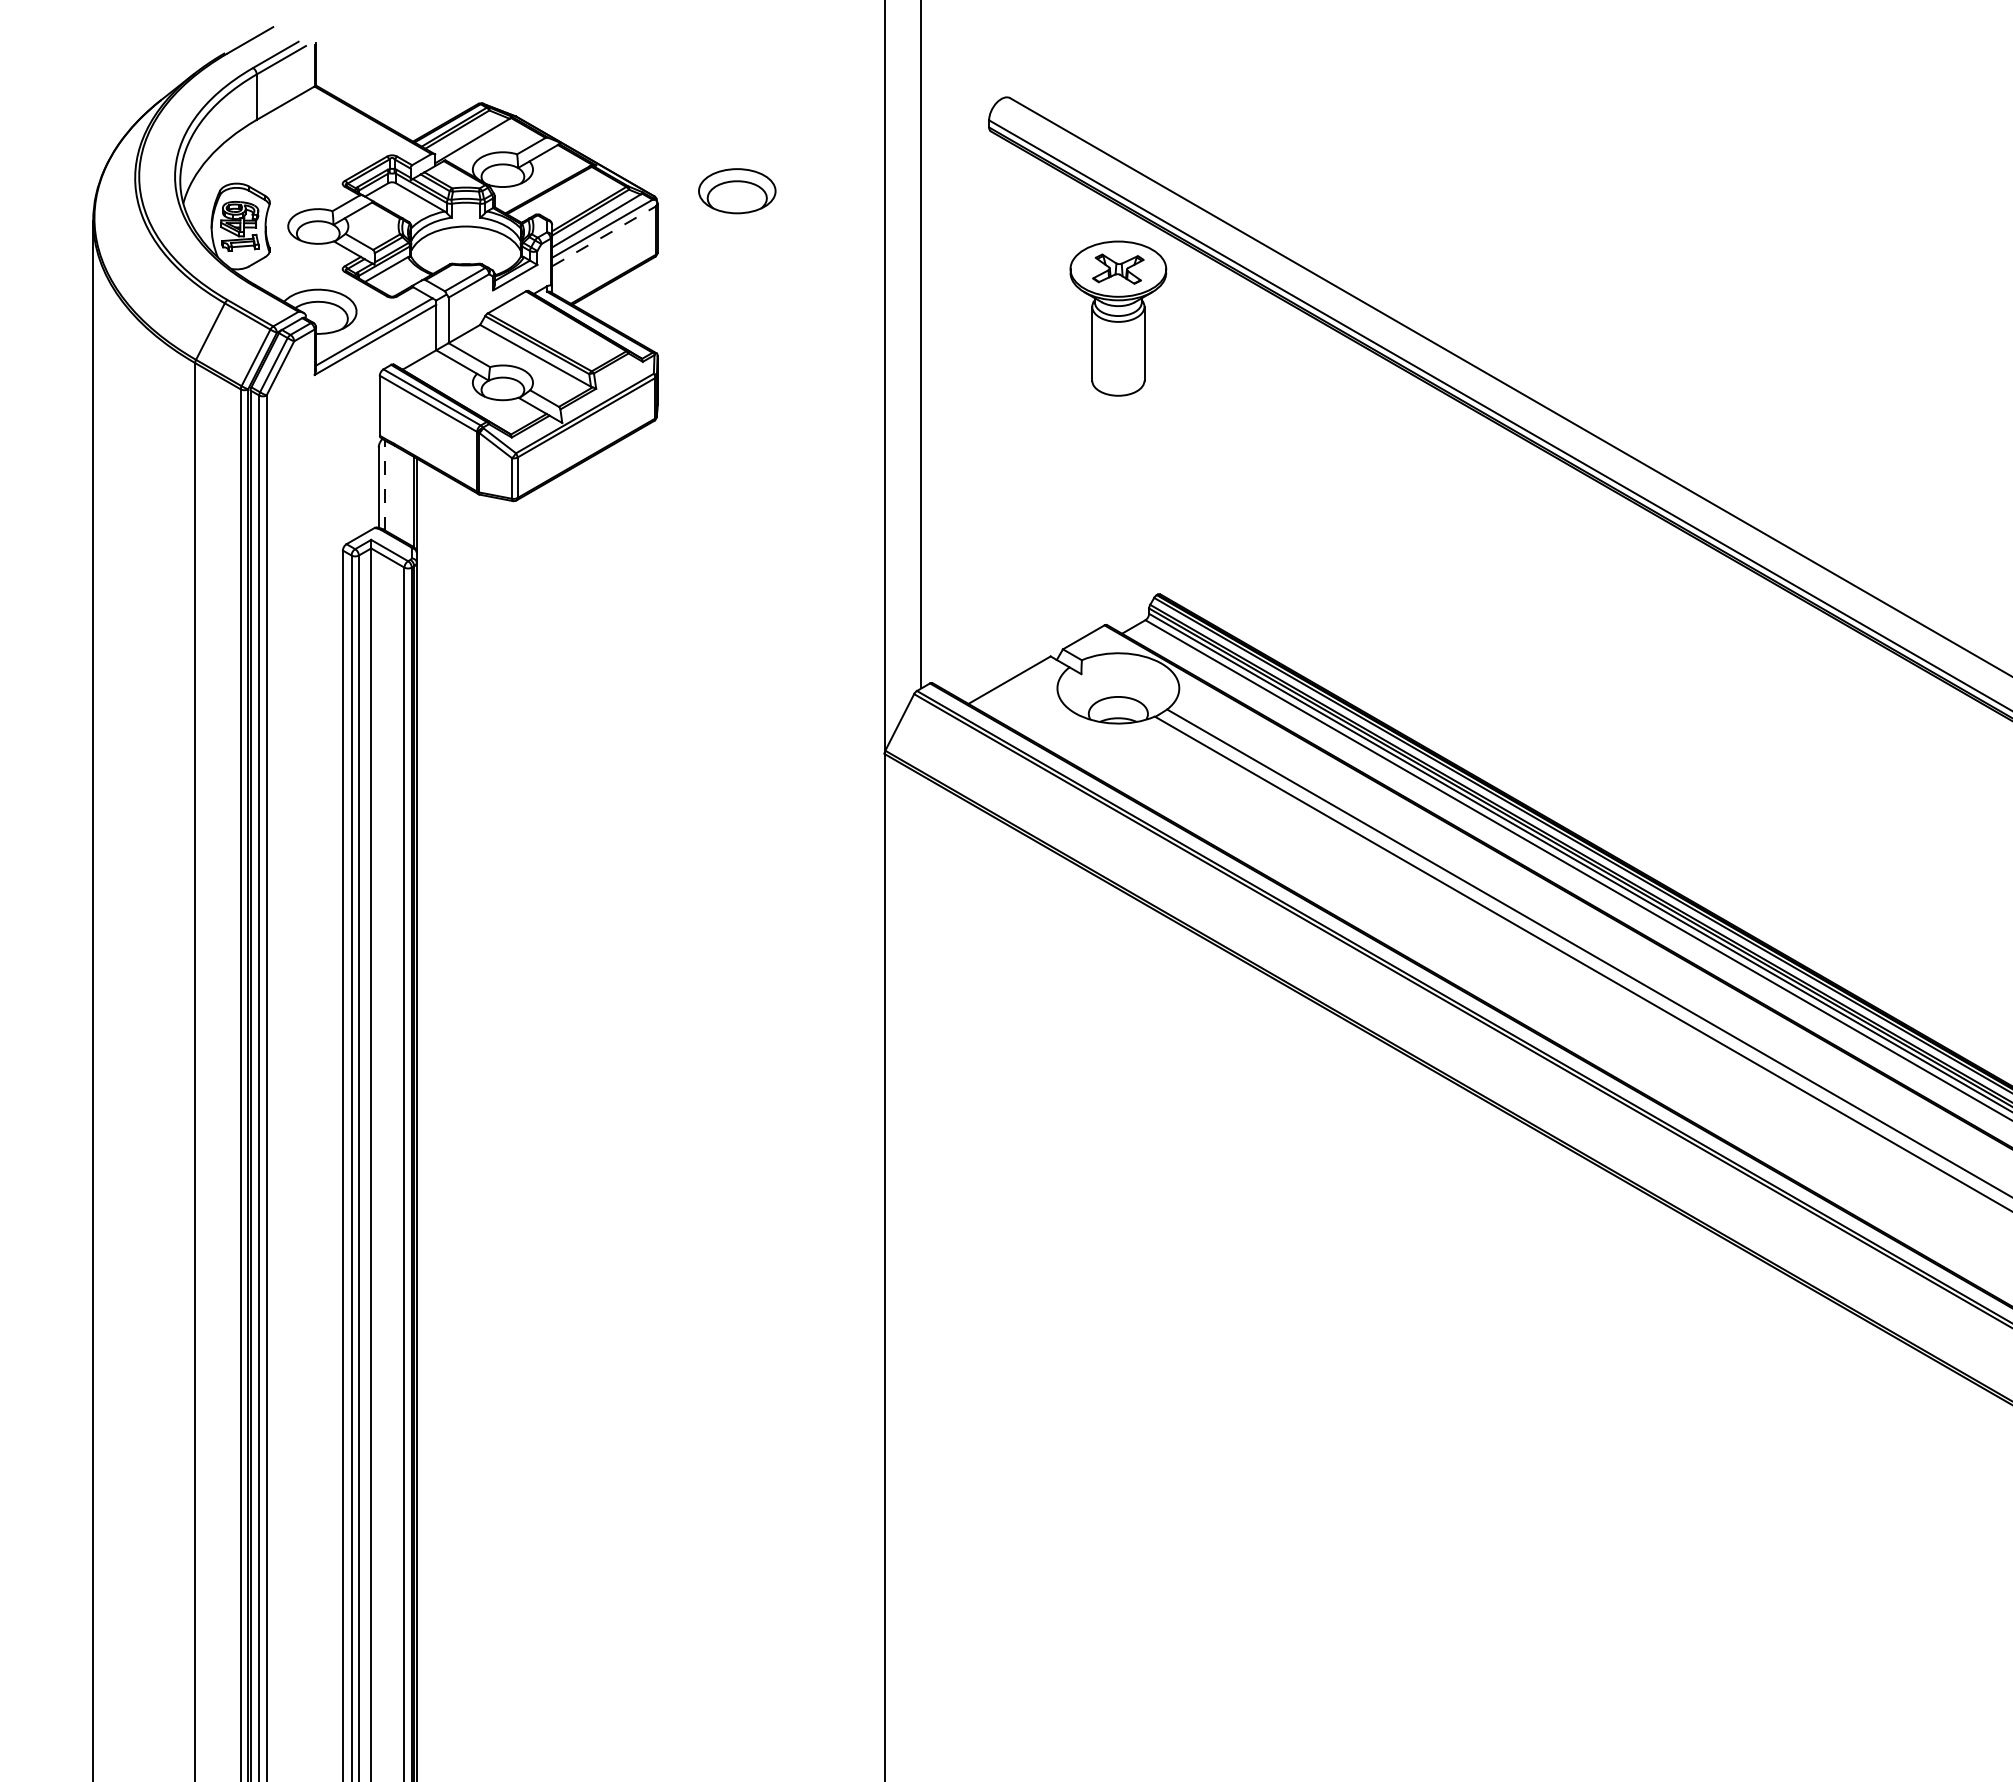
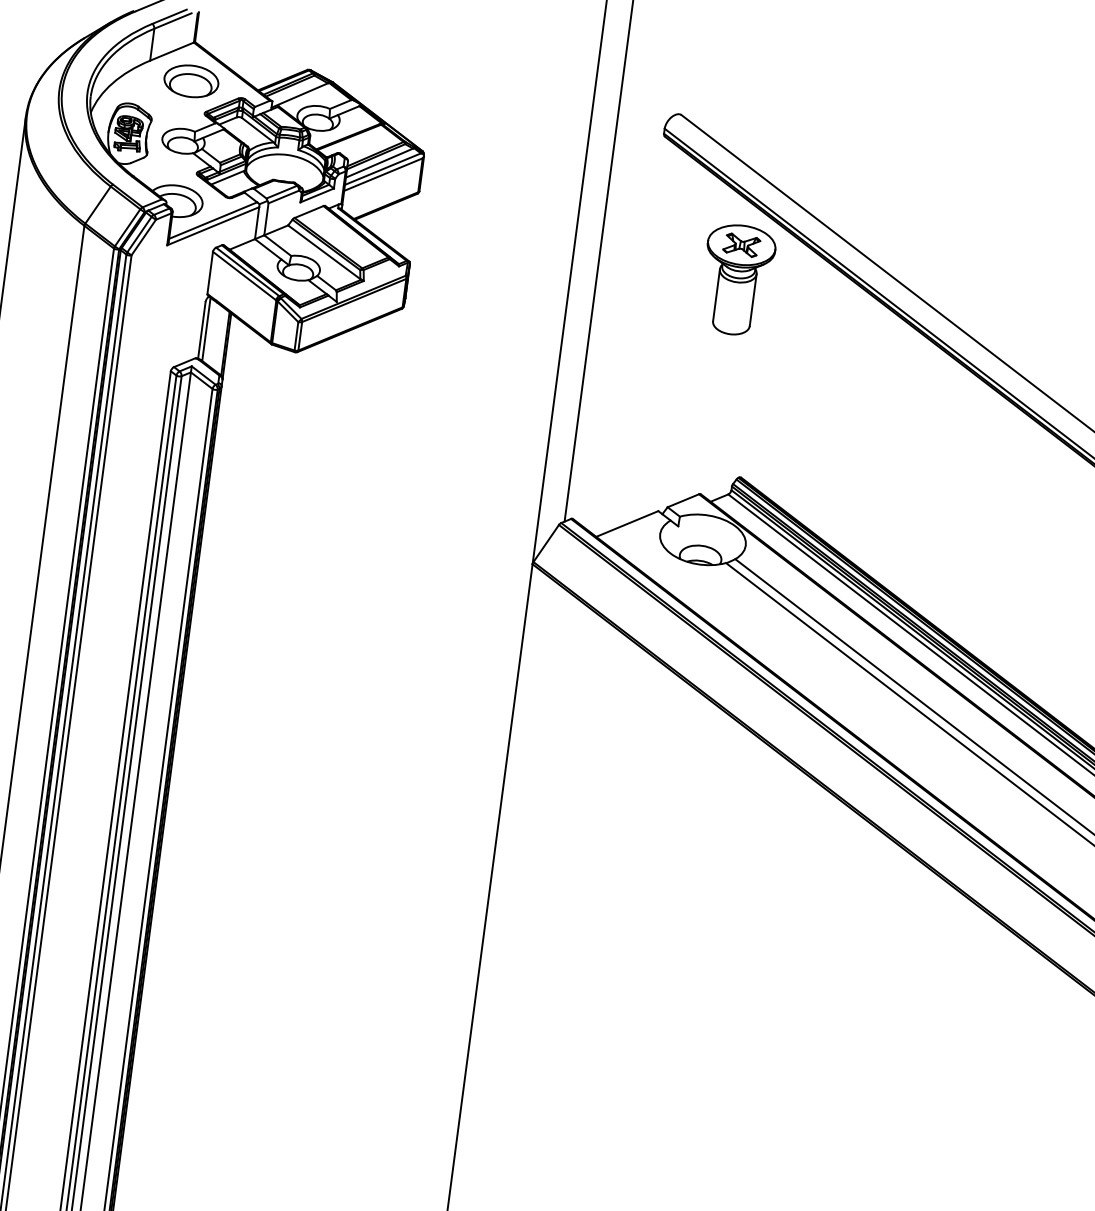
part: (737, 191) -> (191, 81), moved
line: (604, 236) -> (383, 174), dashed -> solid
line: (384, 485) -> (206, 329), dashed -> solid

